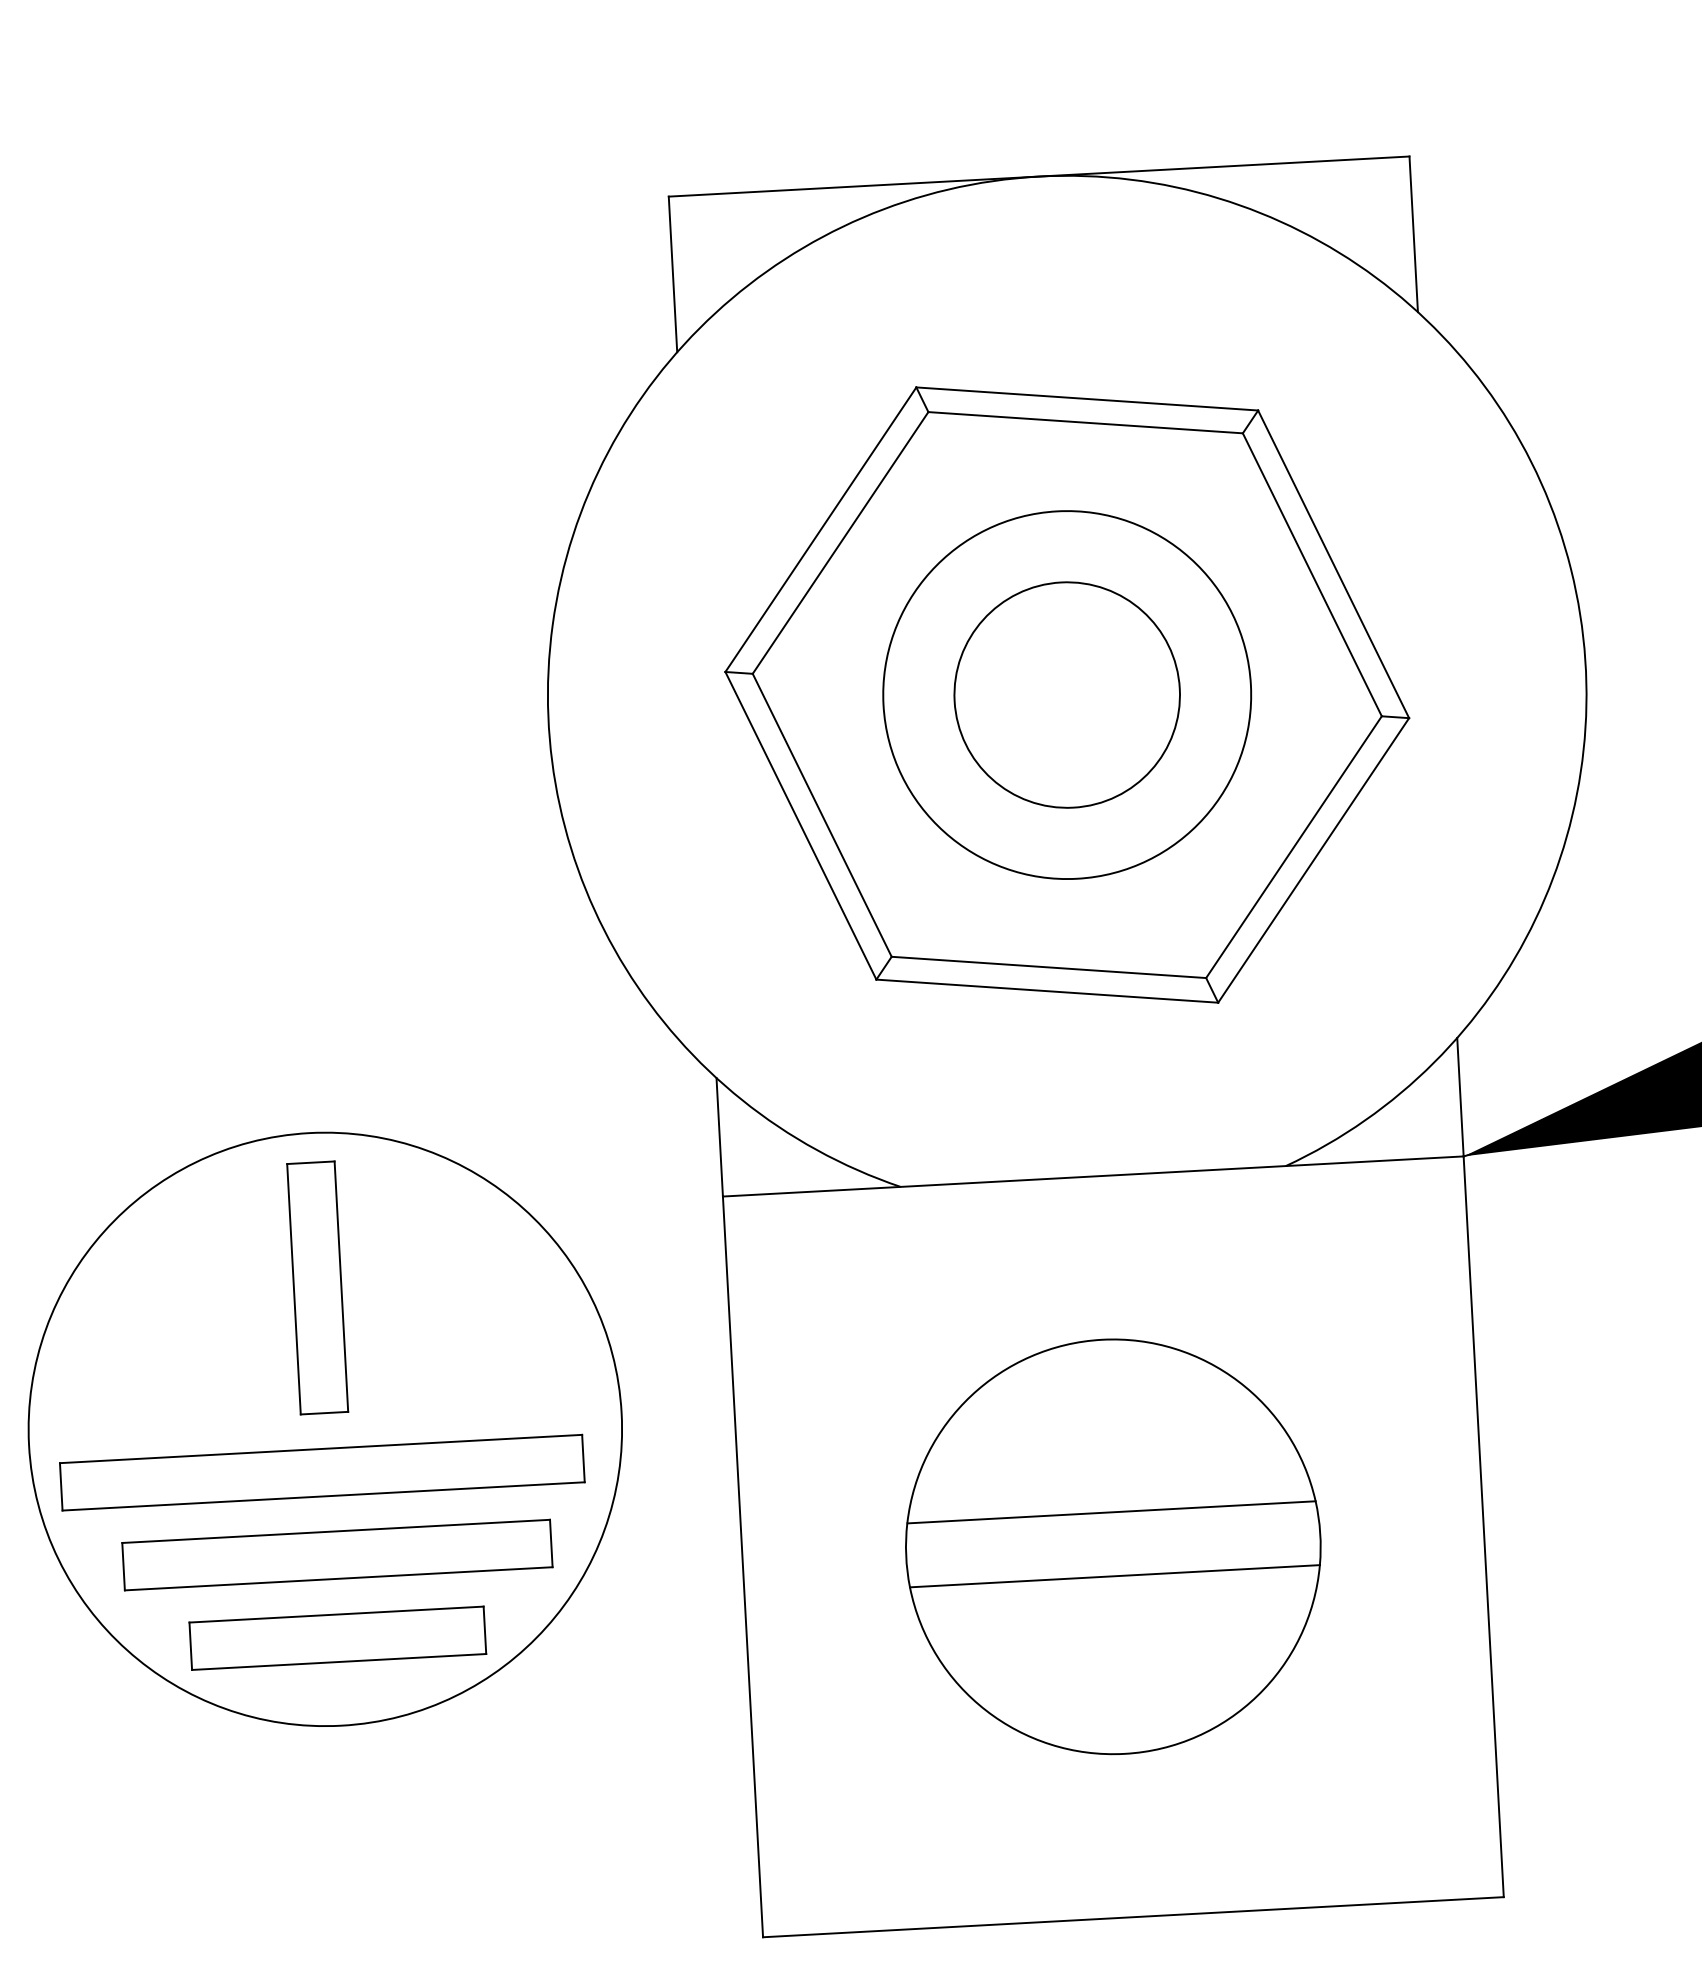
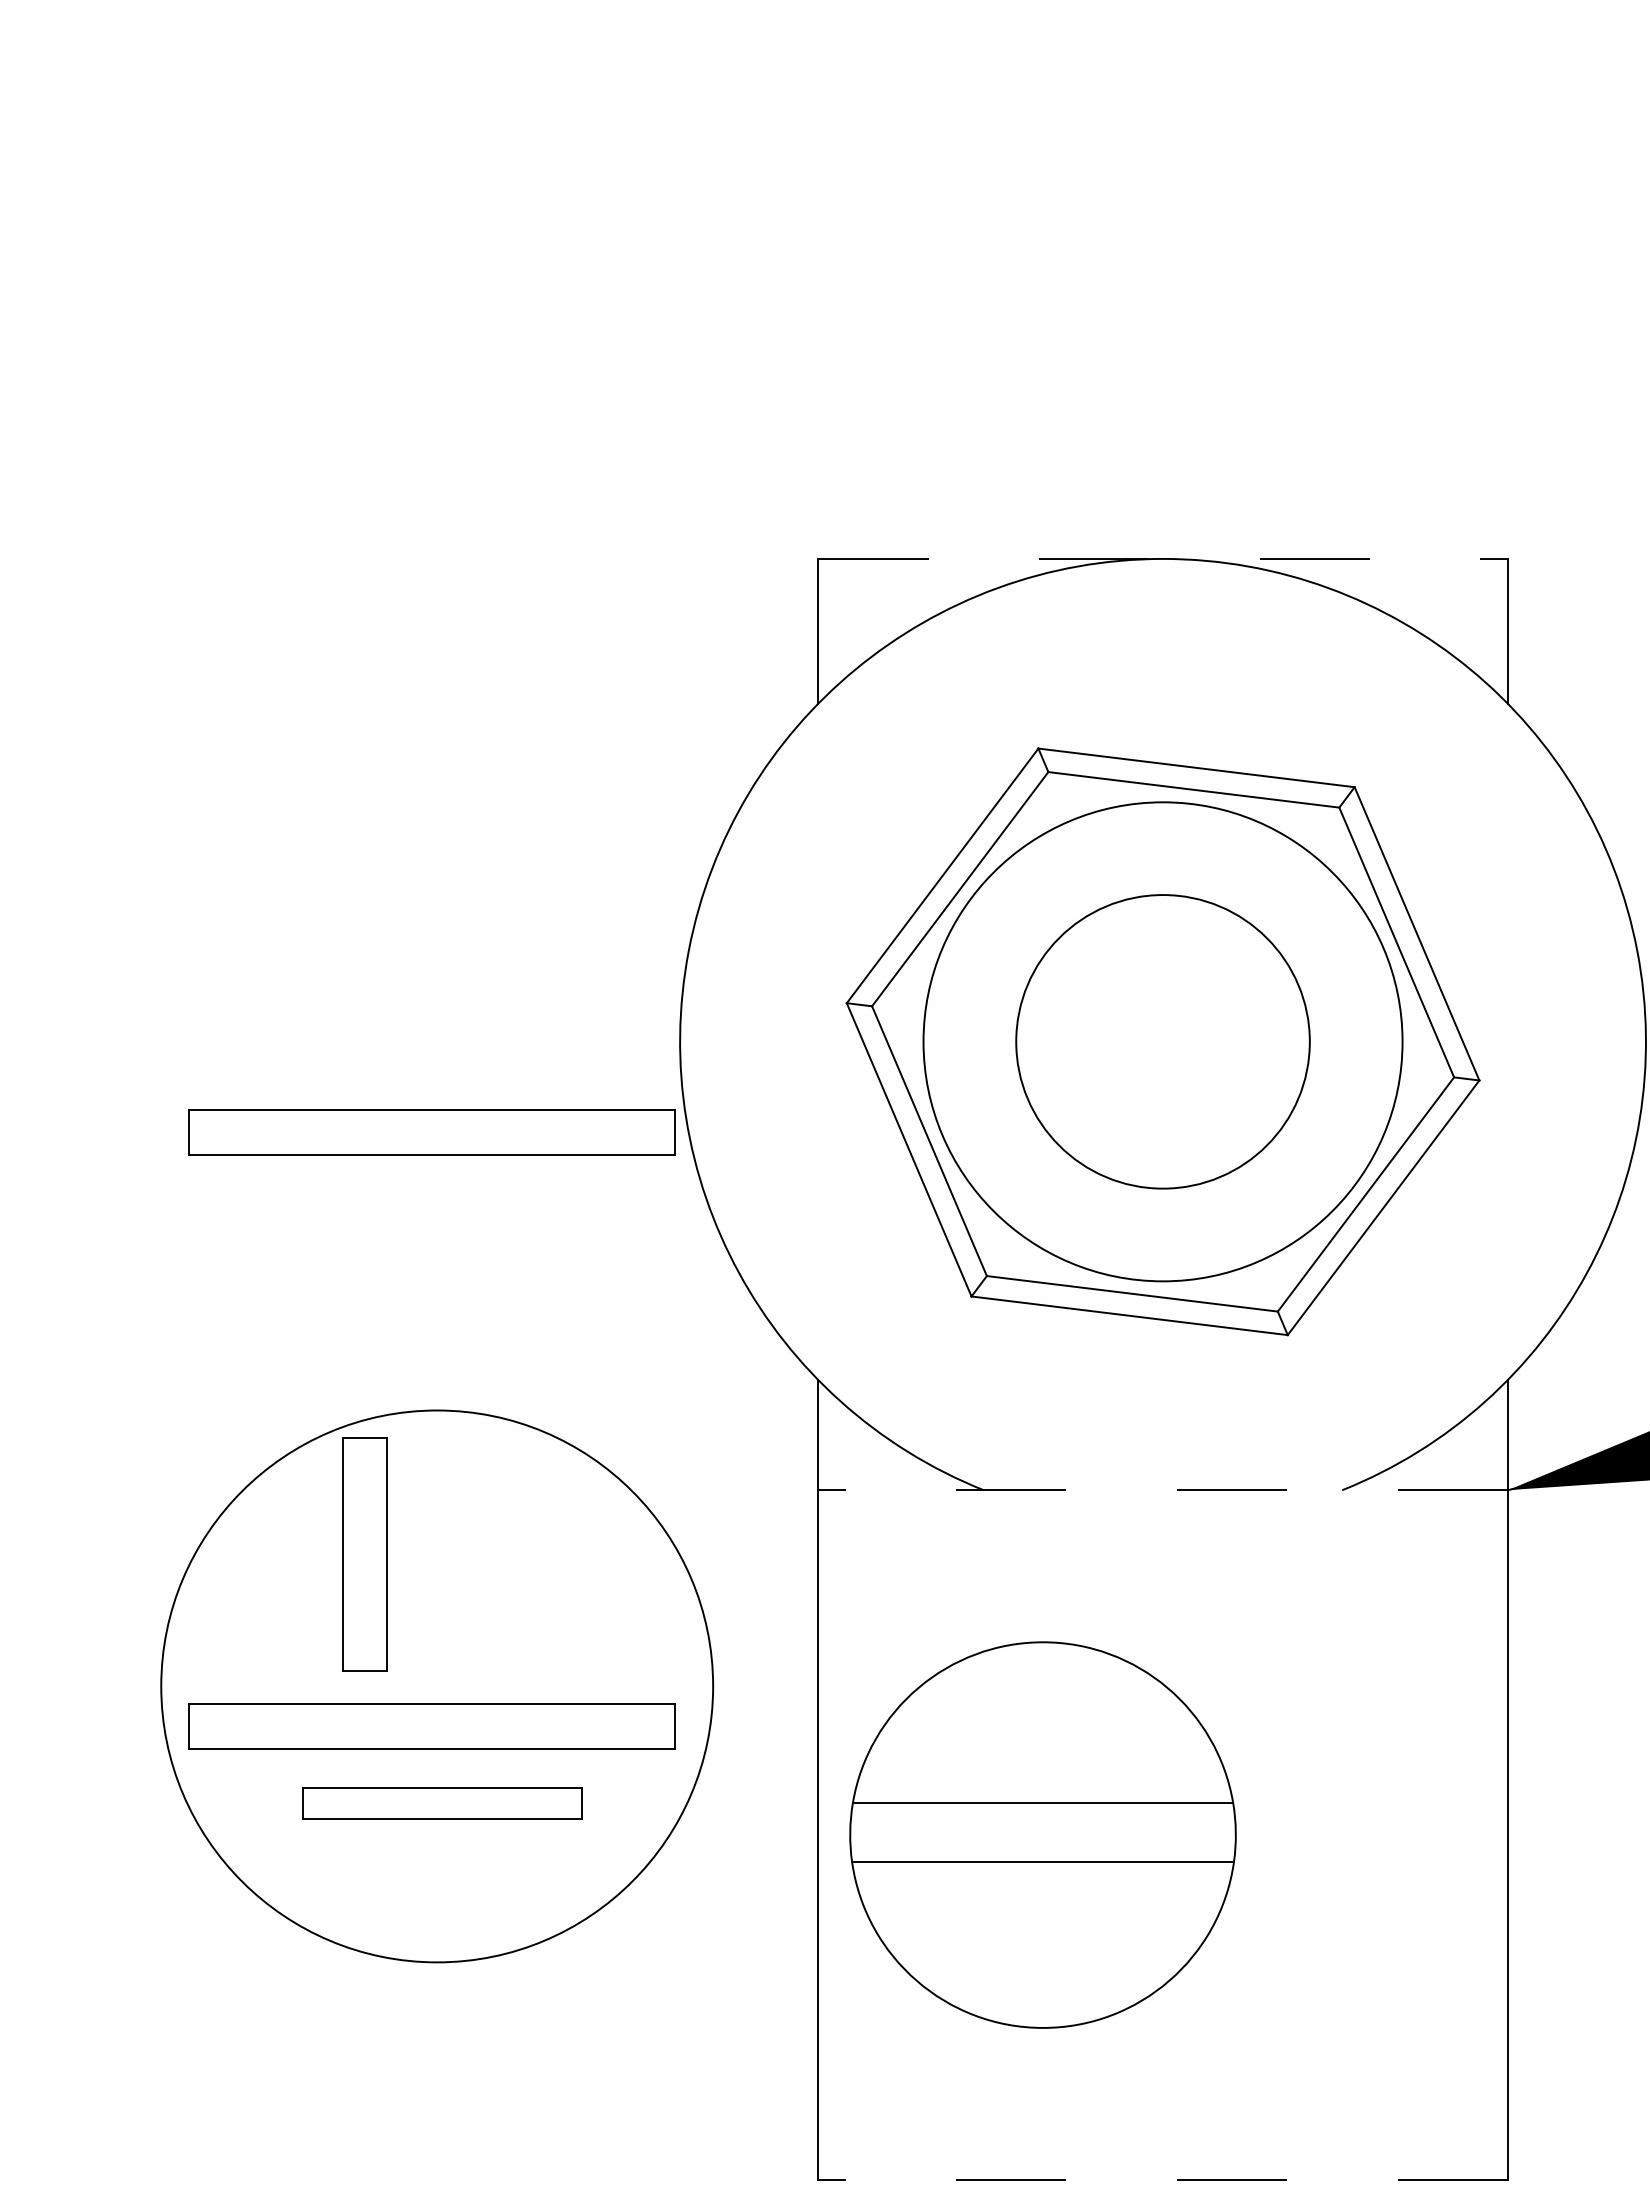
line: (1039, 176) -> (1163, 558), solid -> dashed
circle: (1066, 694) -> (1162, 1041), size x1.4
circle: (1066, 694) -> (1162, 1041), size x1.4
part: (287, 834) -> (431, 1132), added
line: (1093, 1176) -> (1163, 1490), solid -> dashed
part: (316, 1287) -> (364, 1554), moved
part: (1112, 1546) -> (1042, 1834), moved
part: (336, 1554) -> (441, 1803), size x0.7
part: (336, 1637) -> (437, 1880), removed
line: (1133, 1917) -> (1163, 2180), solid -> dashed

